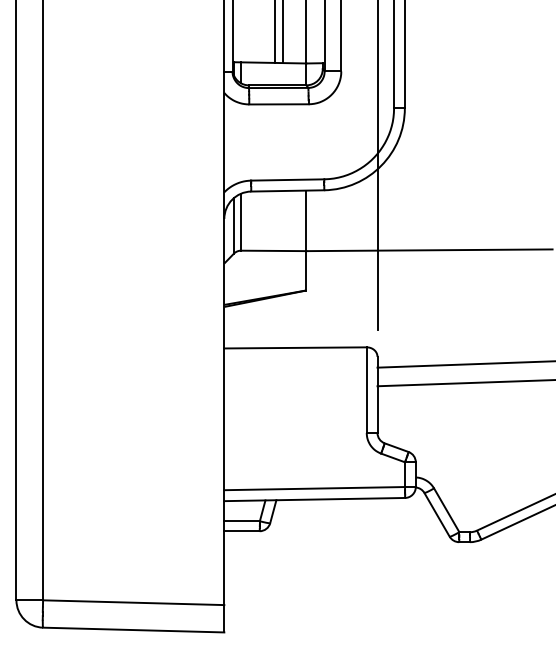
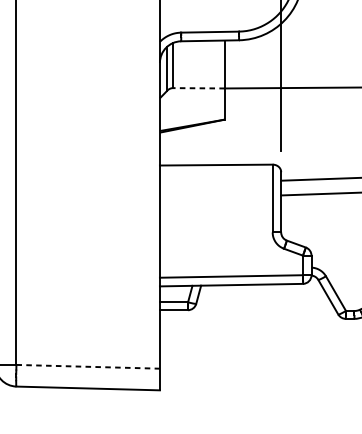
line: (273, 250) -> (198, 87), solid -> dashed
line: (133, 602) -> (88, 366), solid -> dashed

